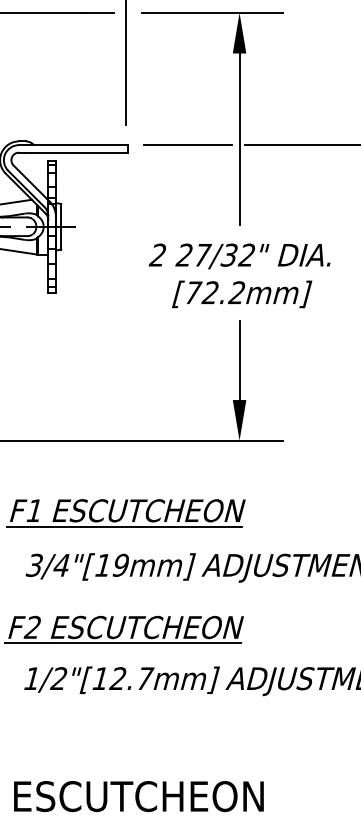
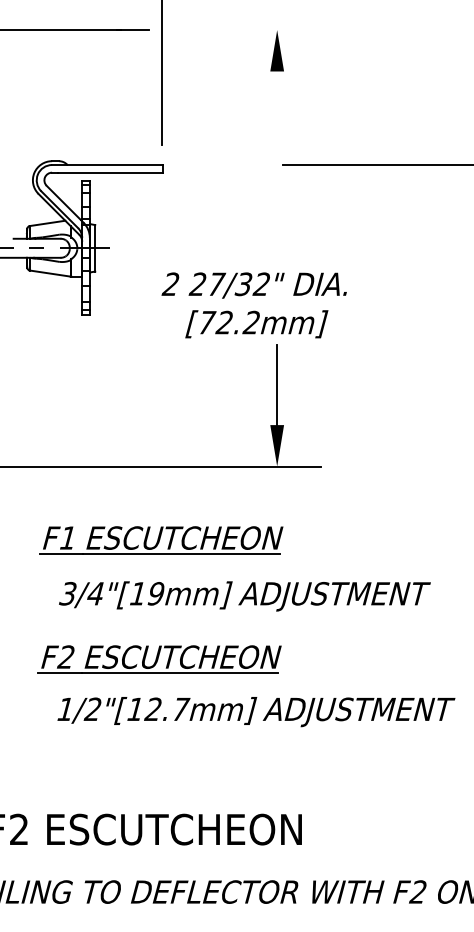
line: (212, 13) -> (249, 30), removed
line: (239, 131) -> (277, 151), removed
line: (187, 145) -> (224, 165), removed
text: (238, 275) -> (253, 305), moved

